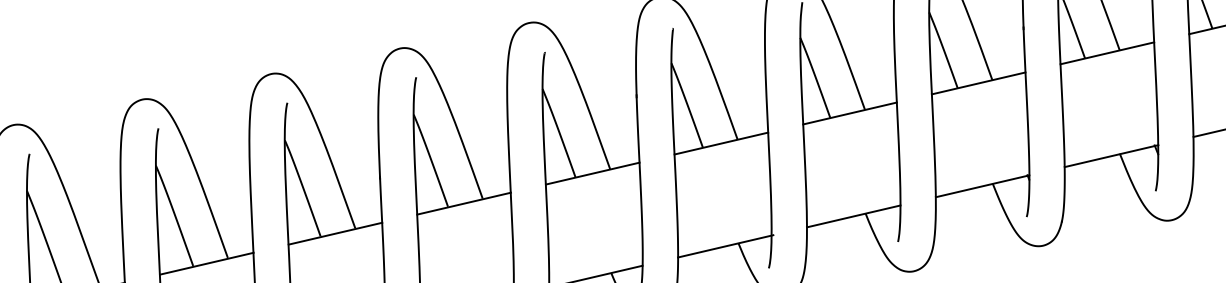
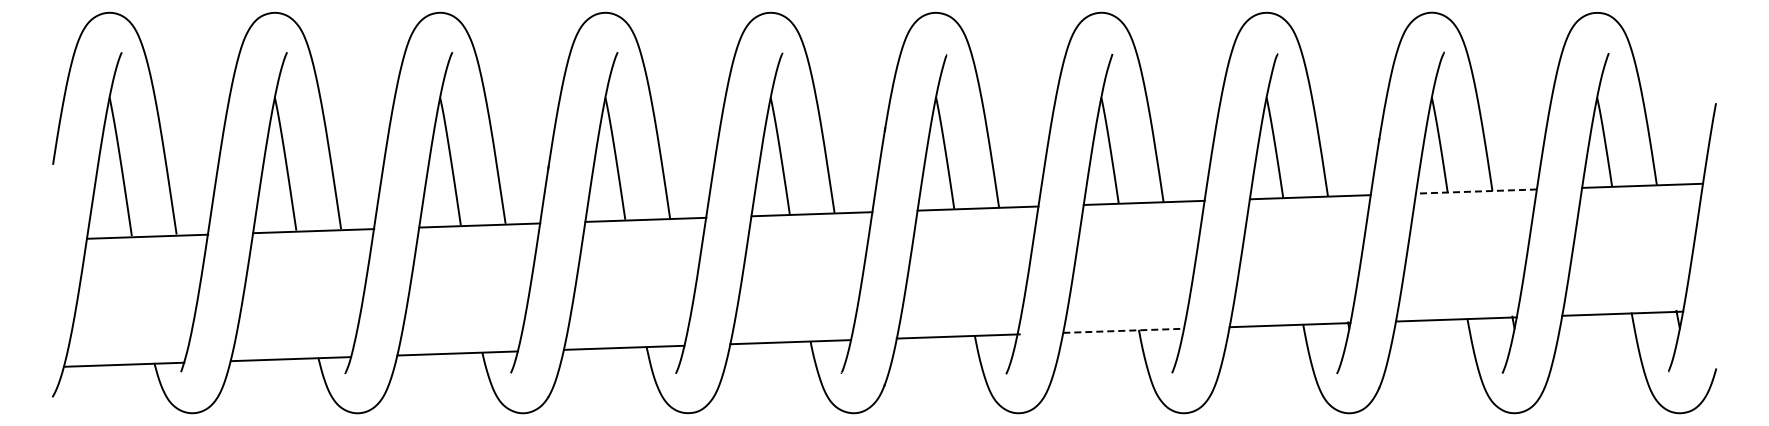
line: (1106, 53) -> (1475, 191), solid -> dashed
line: (854, 216) -> (1124, 330), solid -> dashed

